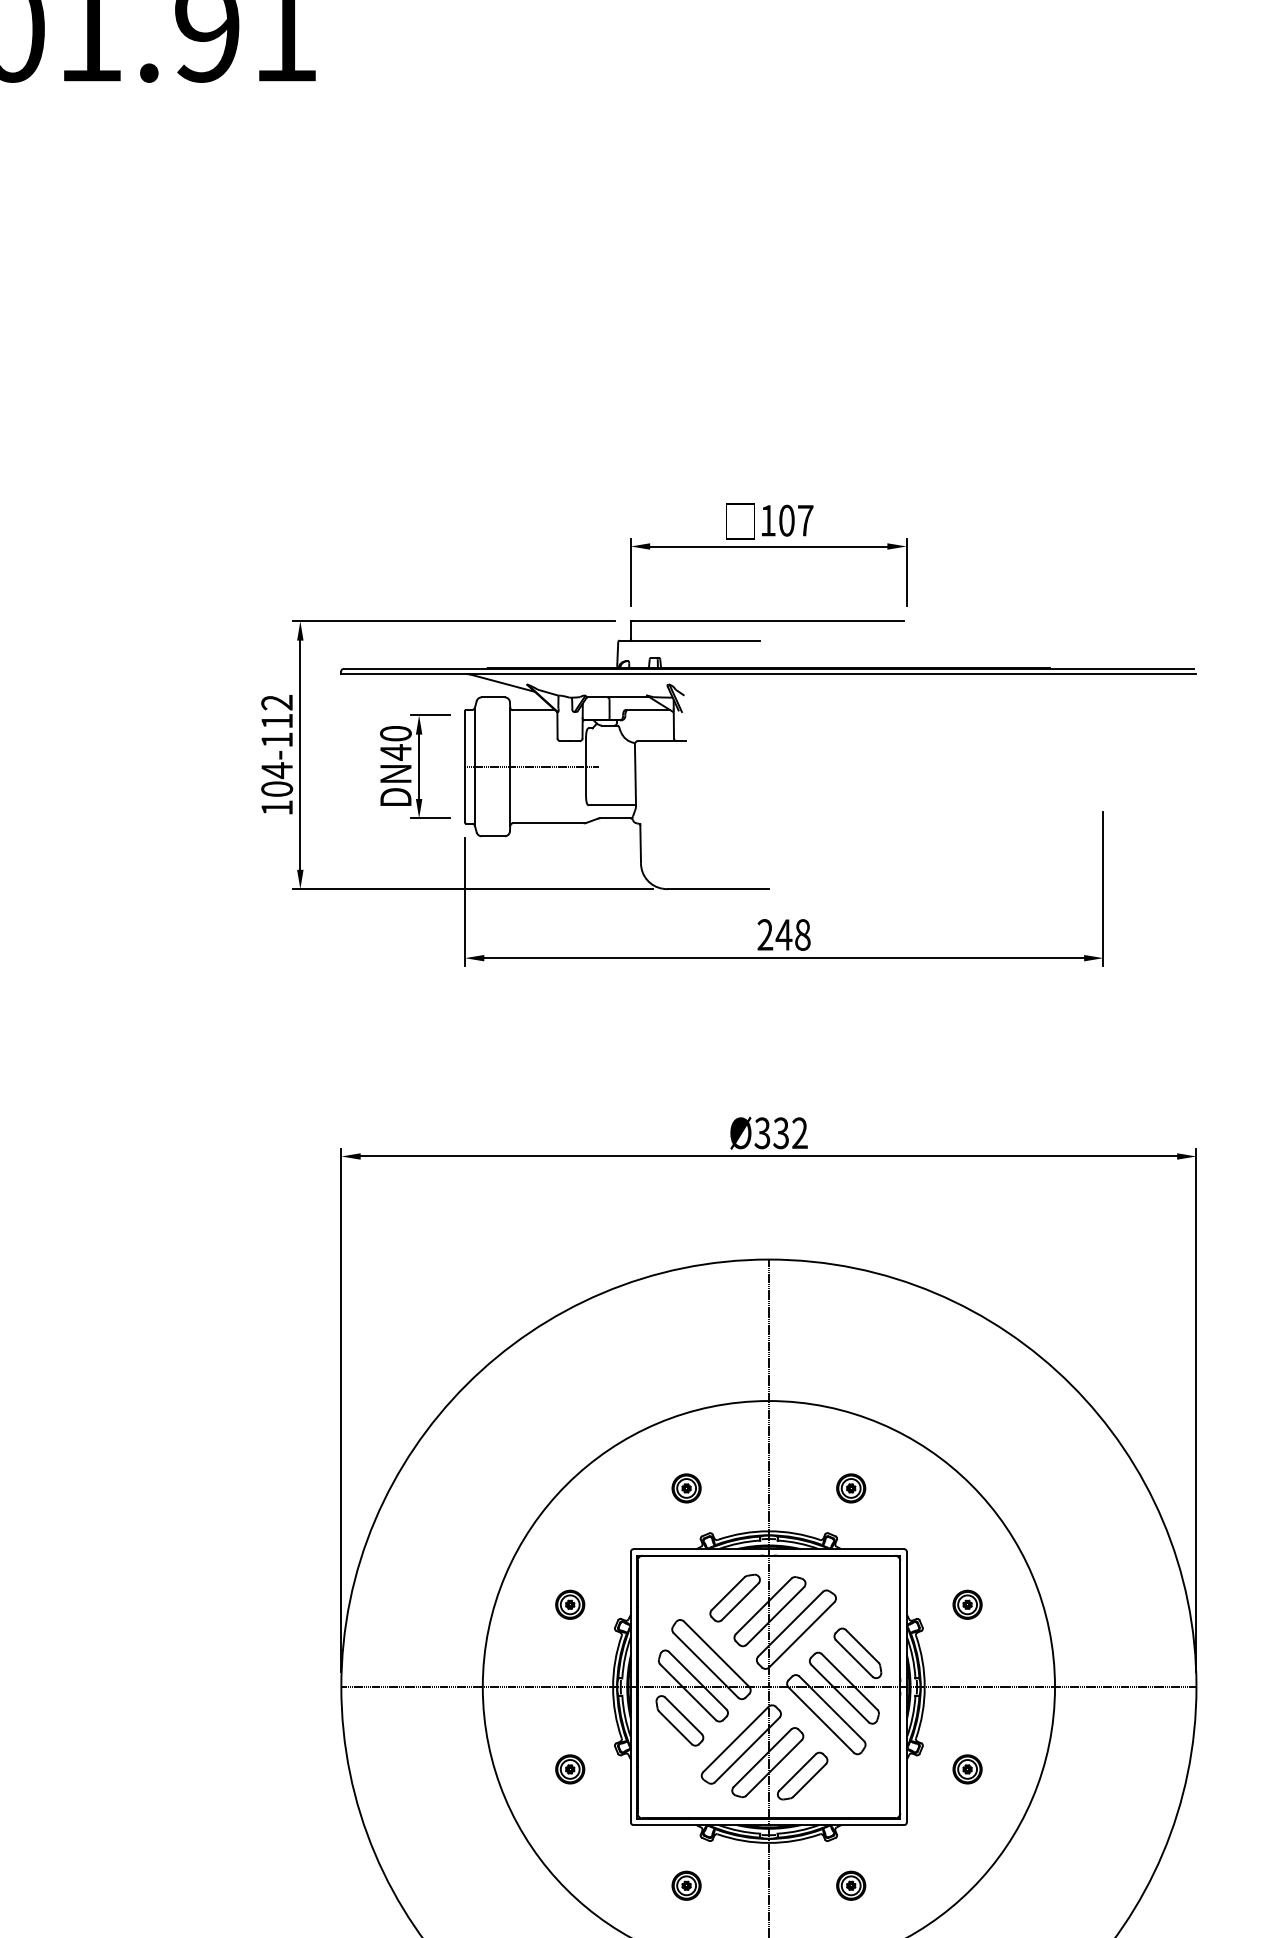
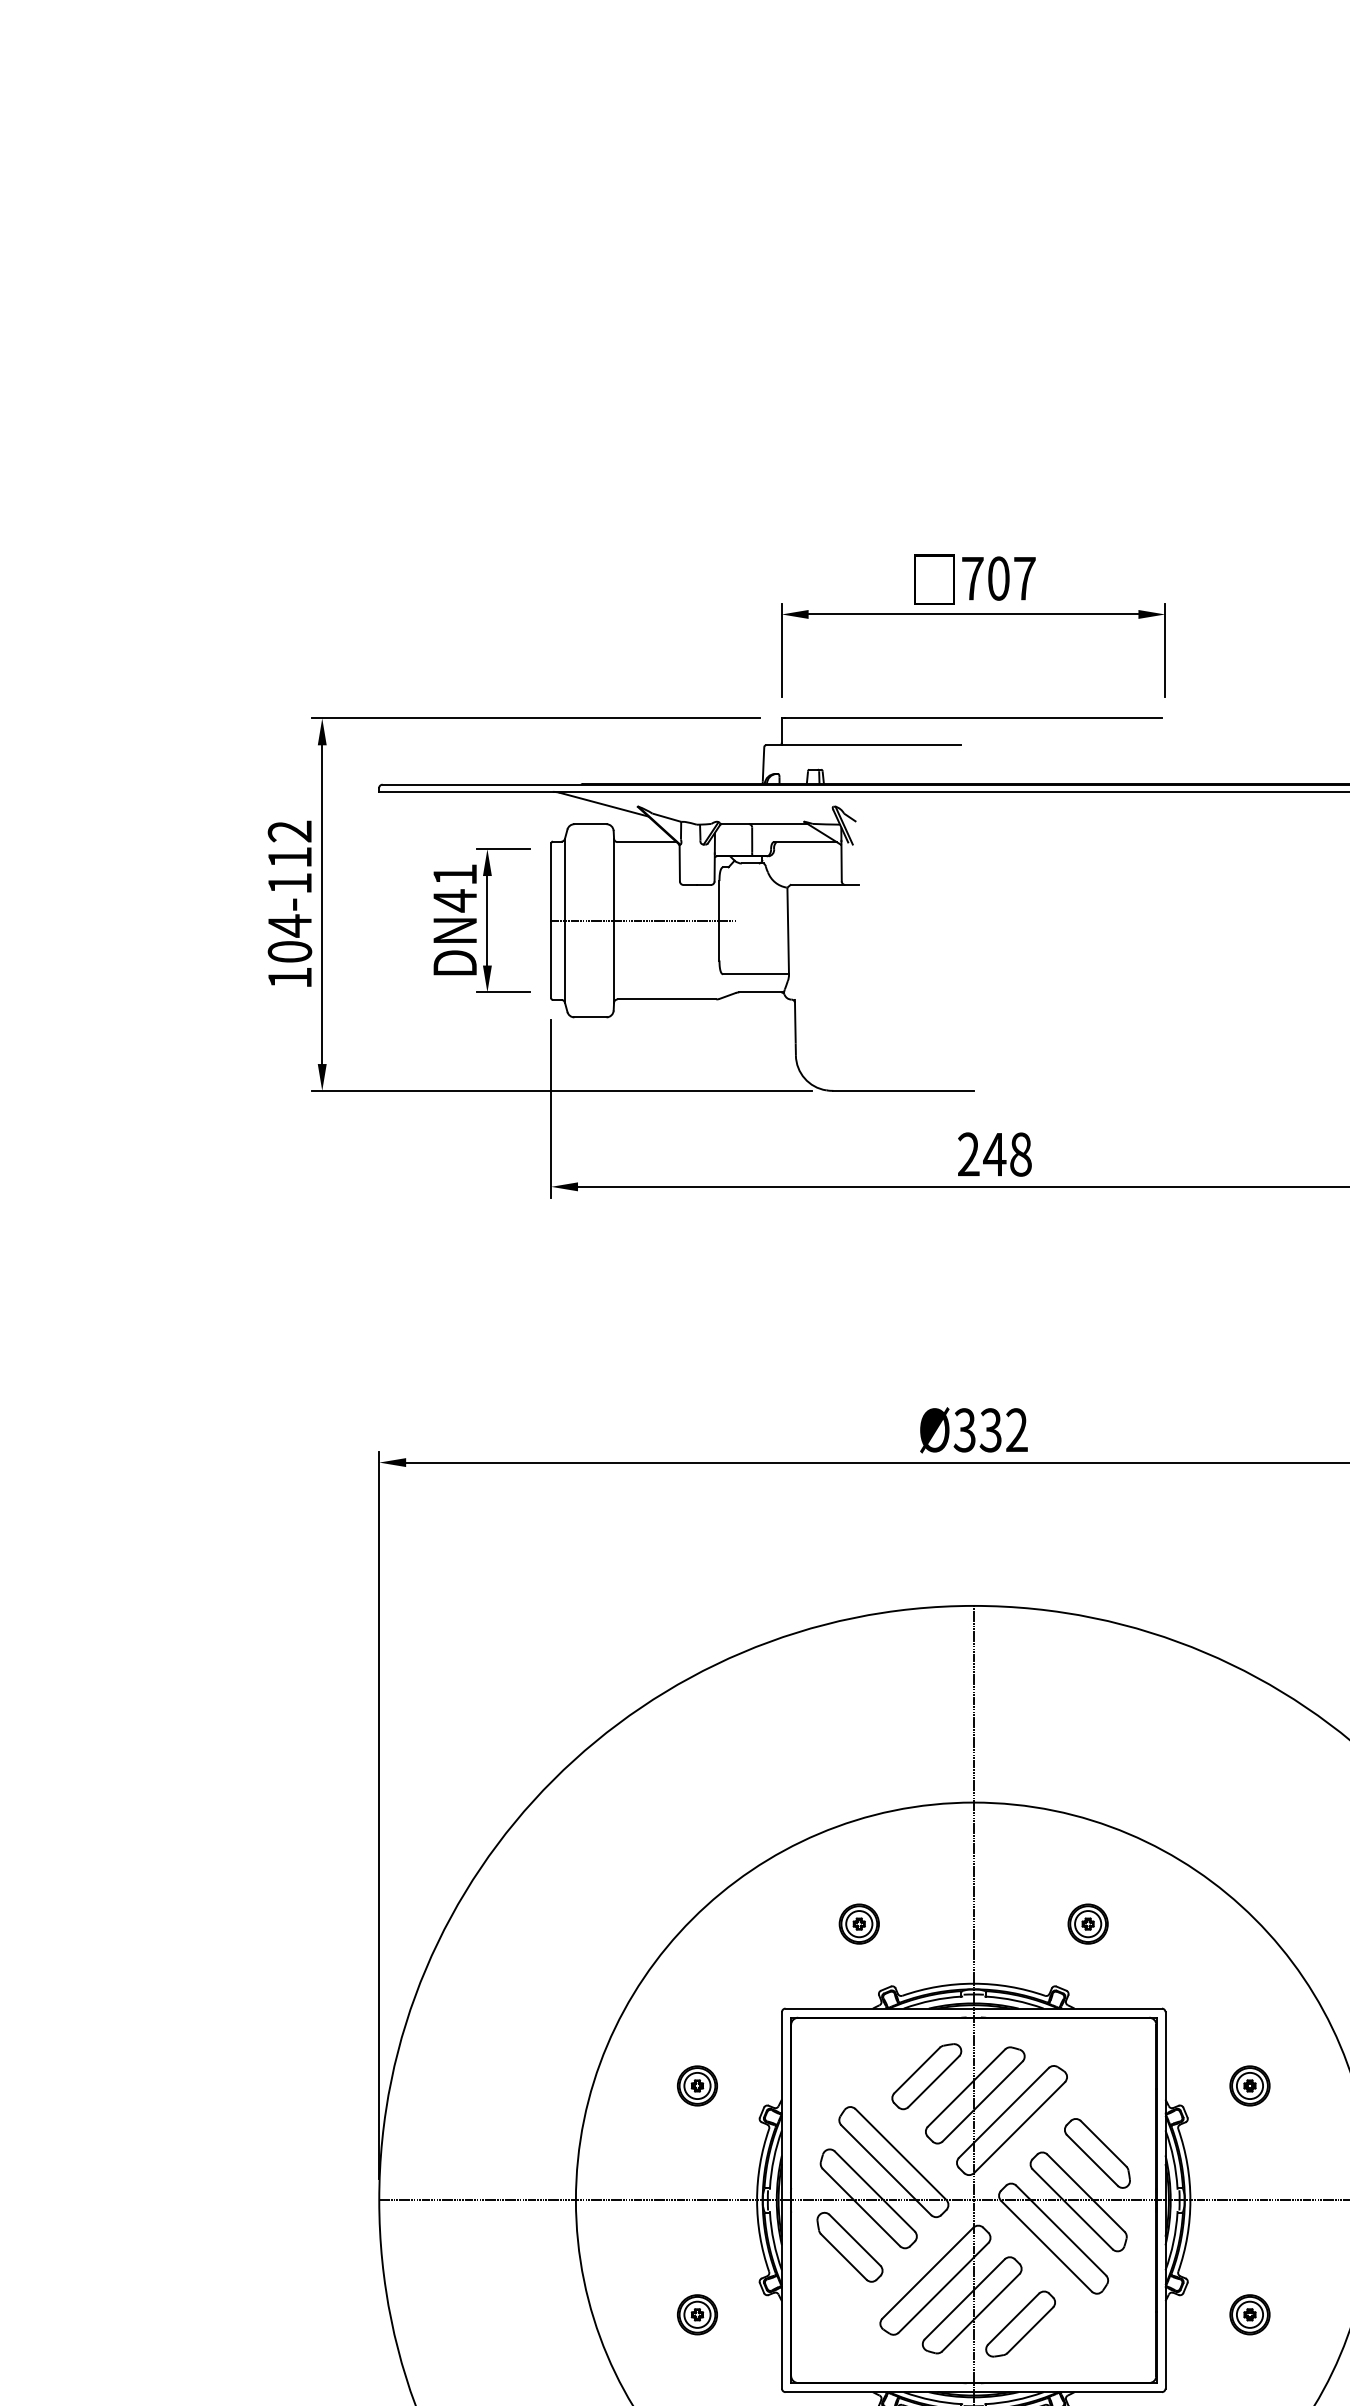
text: (767, 520) -> (971, 578), 107 -> 707
text: (395, 733) -> (454, 874), DN40 -> DN41

